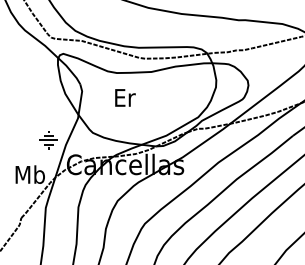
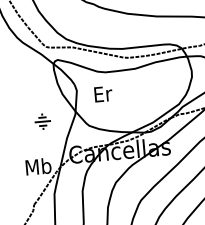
text: (125, 97) -> (103, 93), moved
part: (48, 140) -> (42, 121), moved

